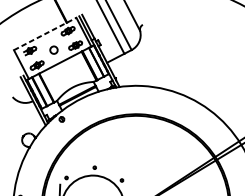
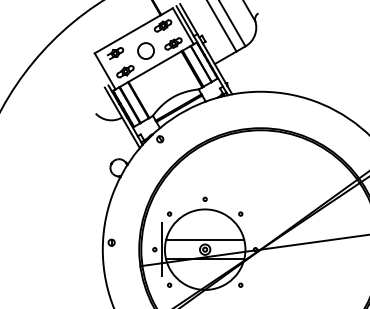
line: (45, 33) -> (134, 30), dashed -> solid
circle: (53, 49) -> (145, 50), size x1.67

